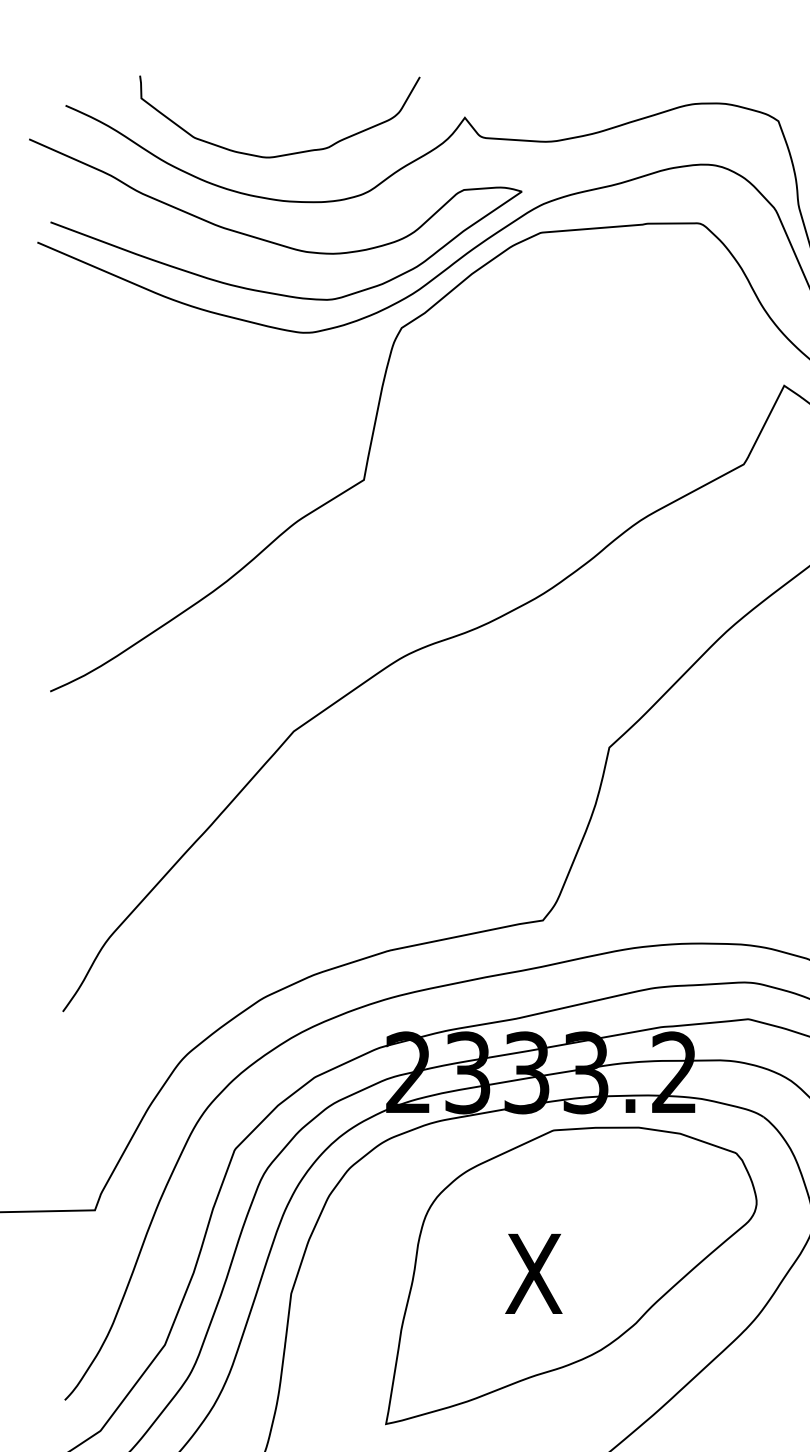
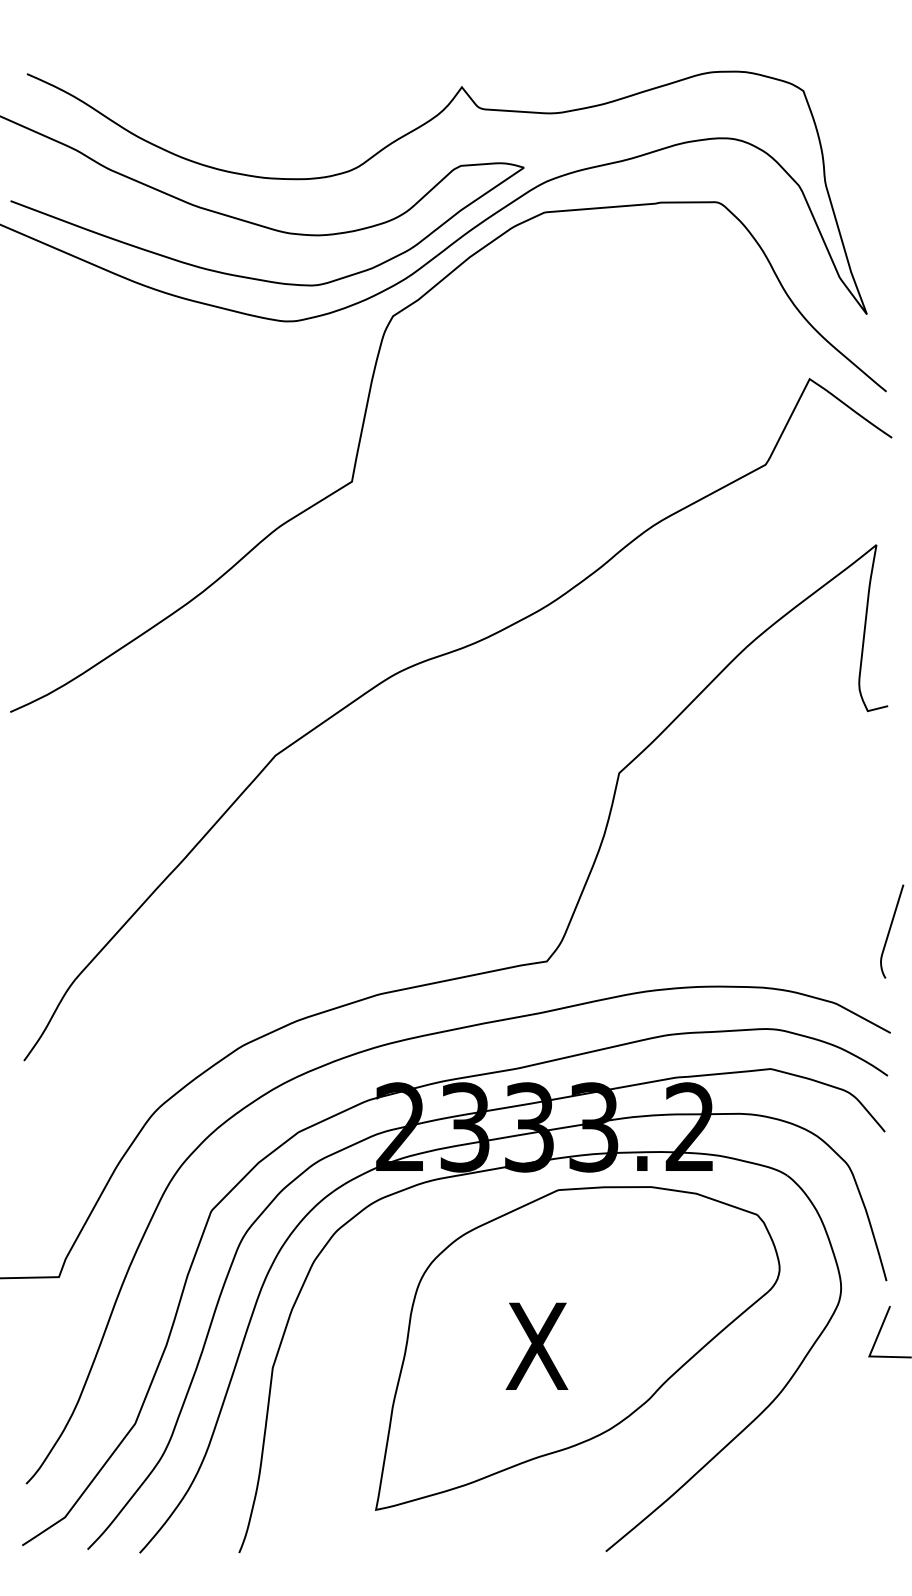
curve: (286, 153) -> (267, 126), removed

